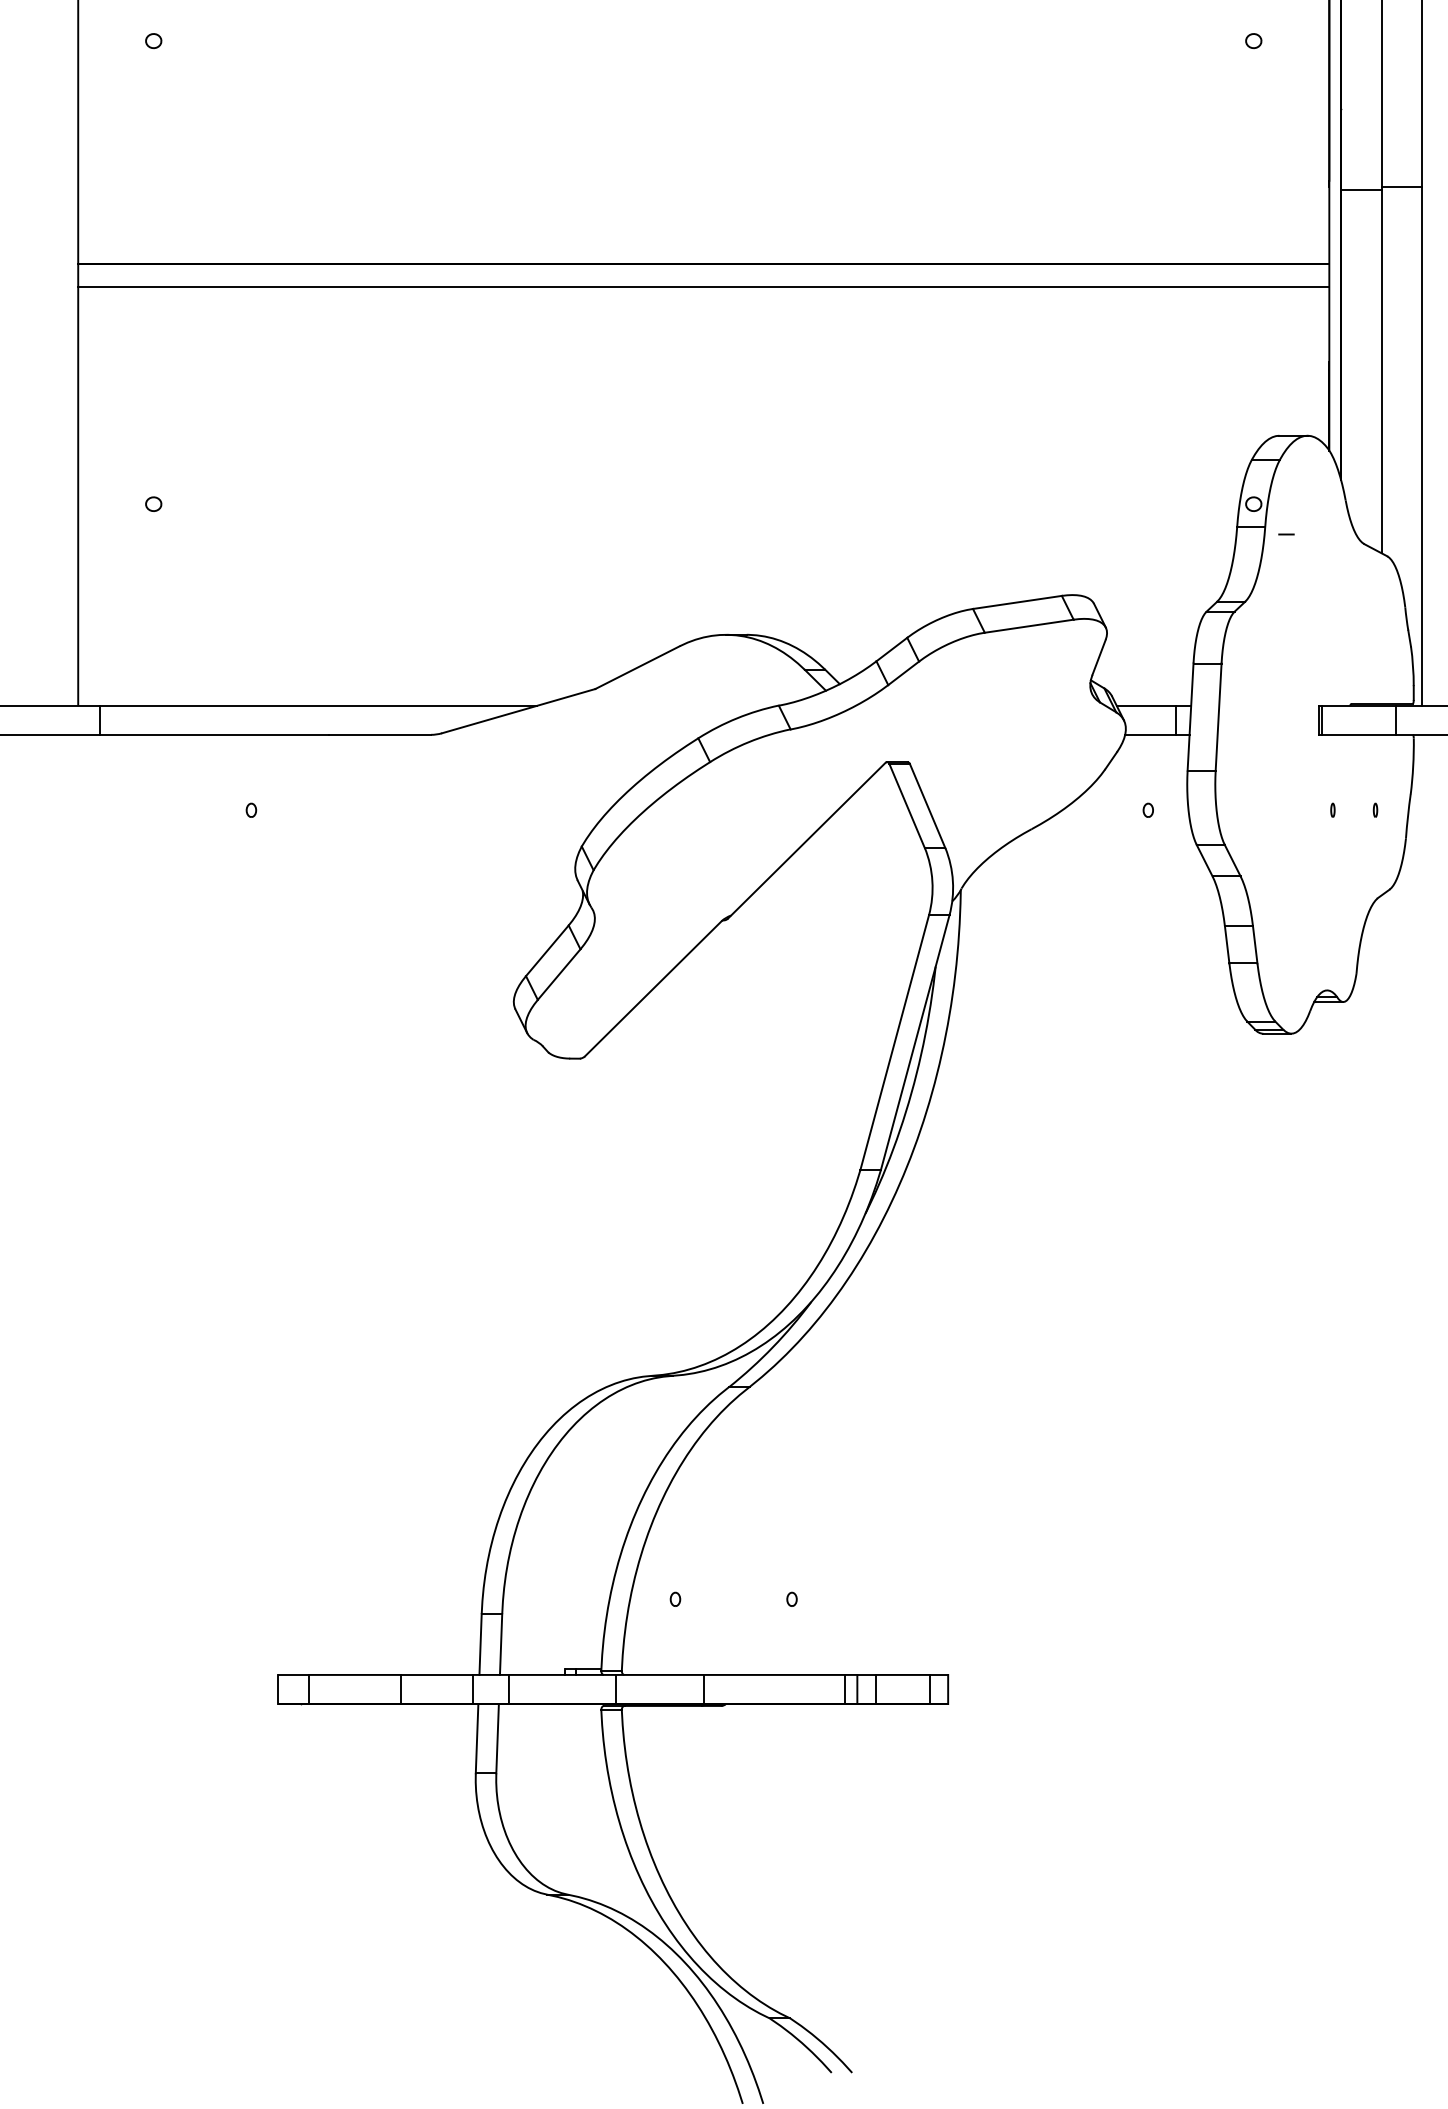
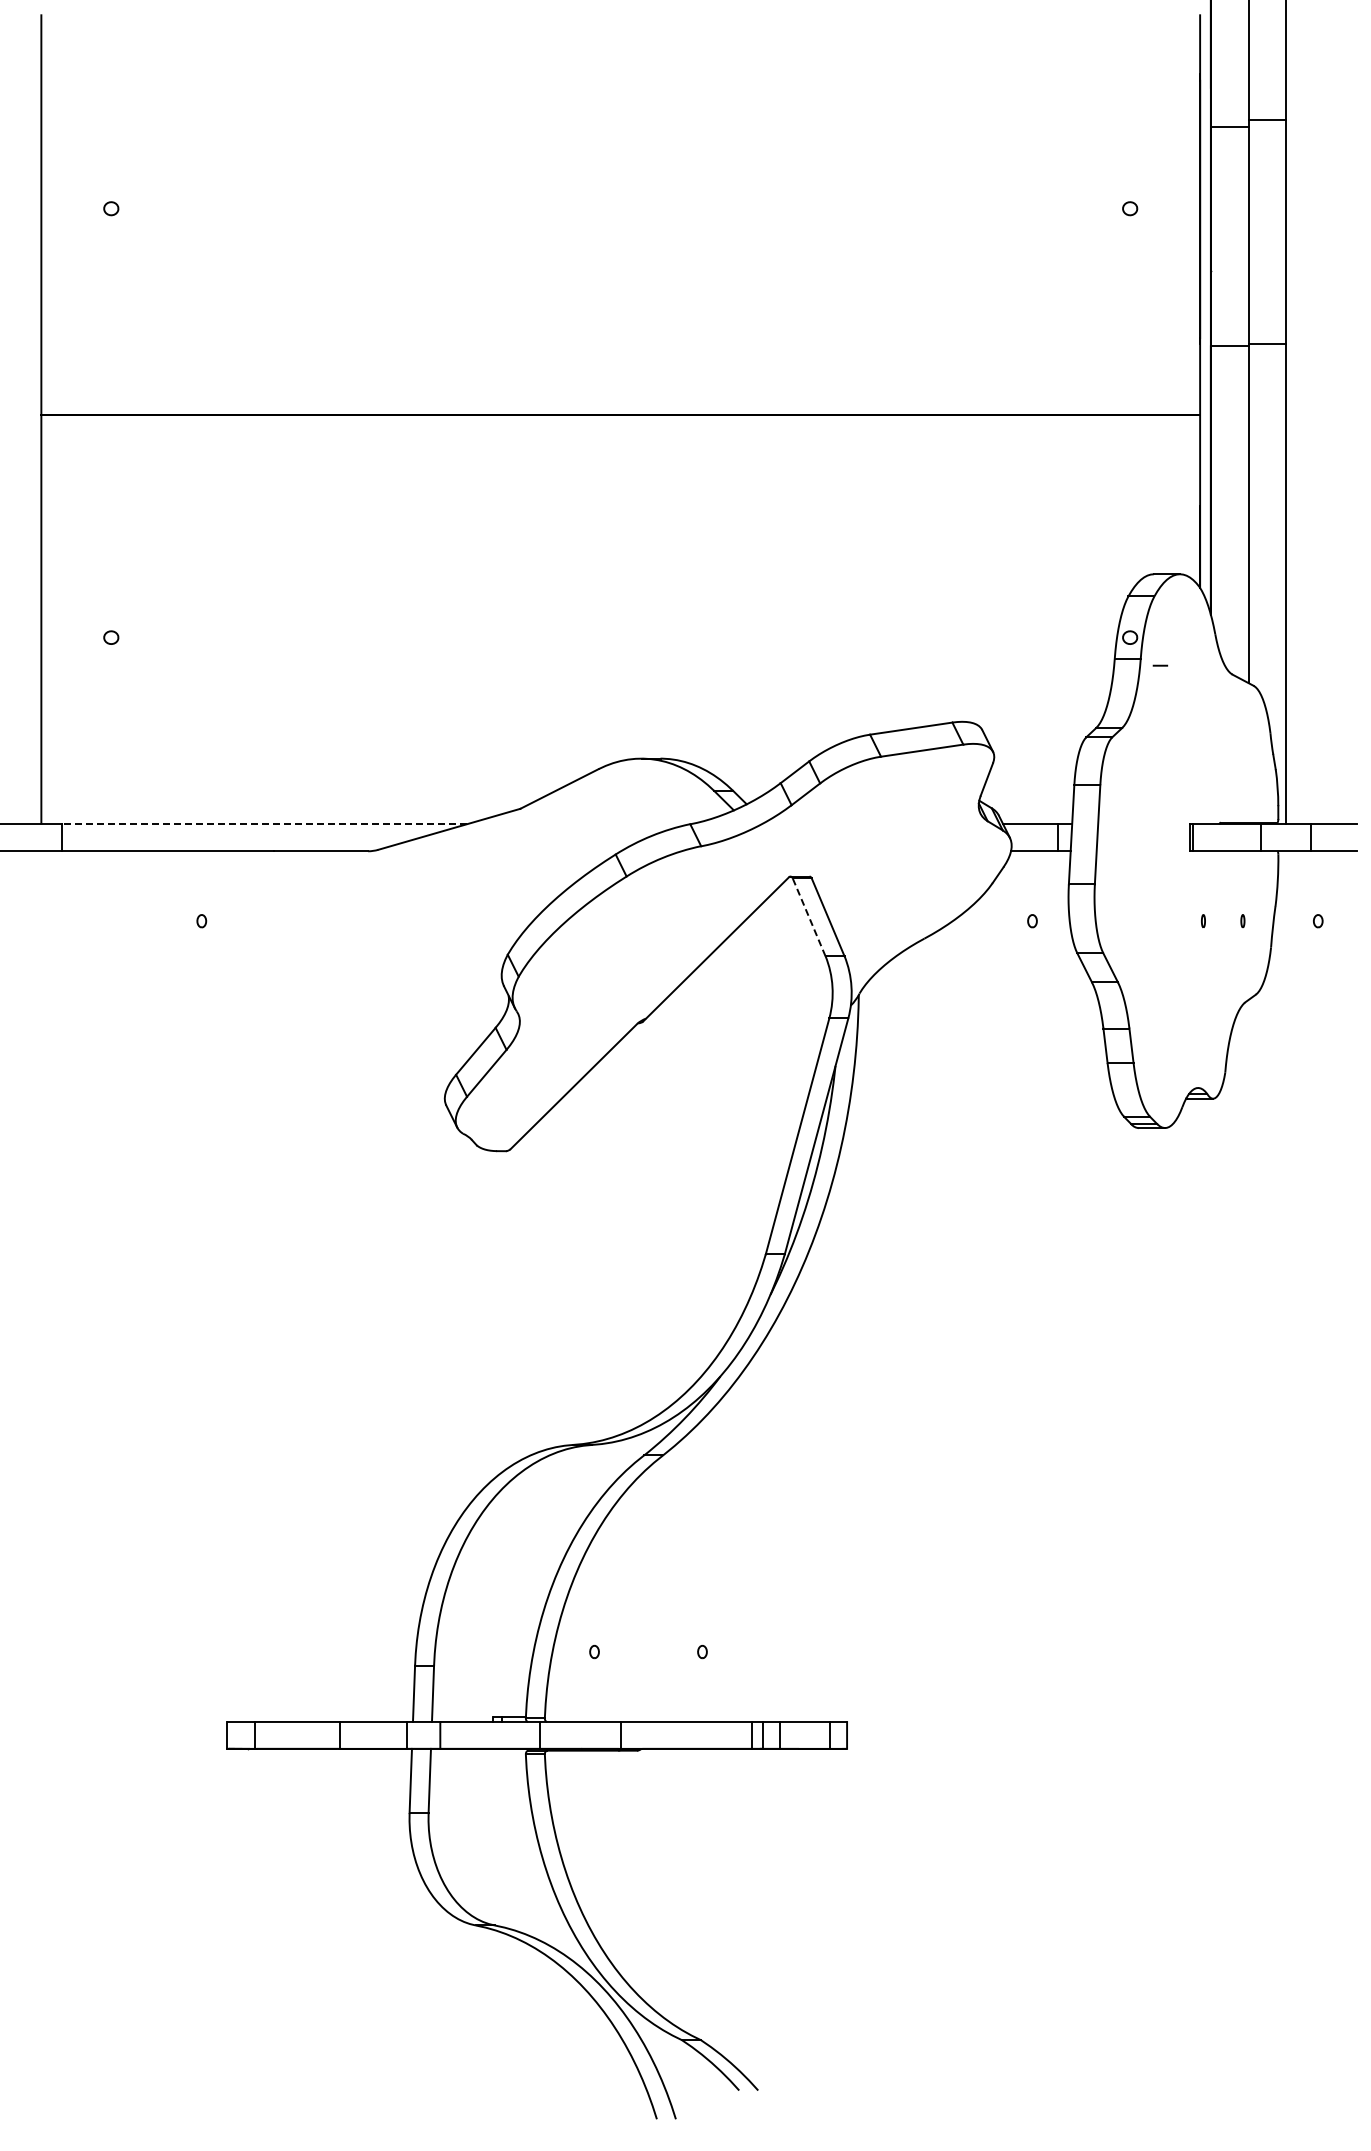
line: (703, 287) -> (620, 436), removed
line: (318, 705) -> (263, 824), solid -> dashed
line: (906, 805) -> (808, 916), solid -> dashed

